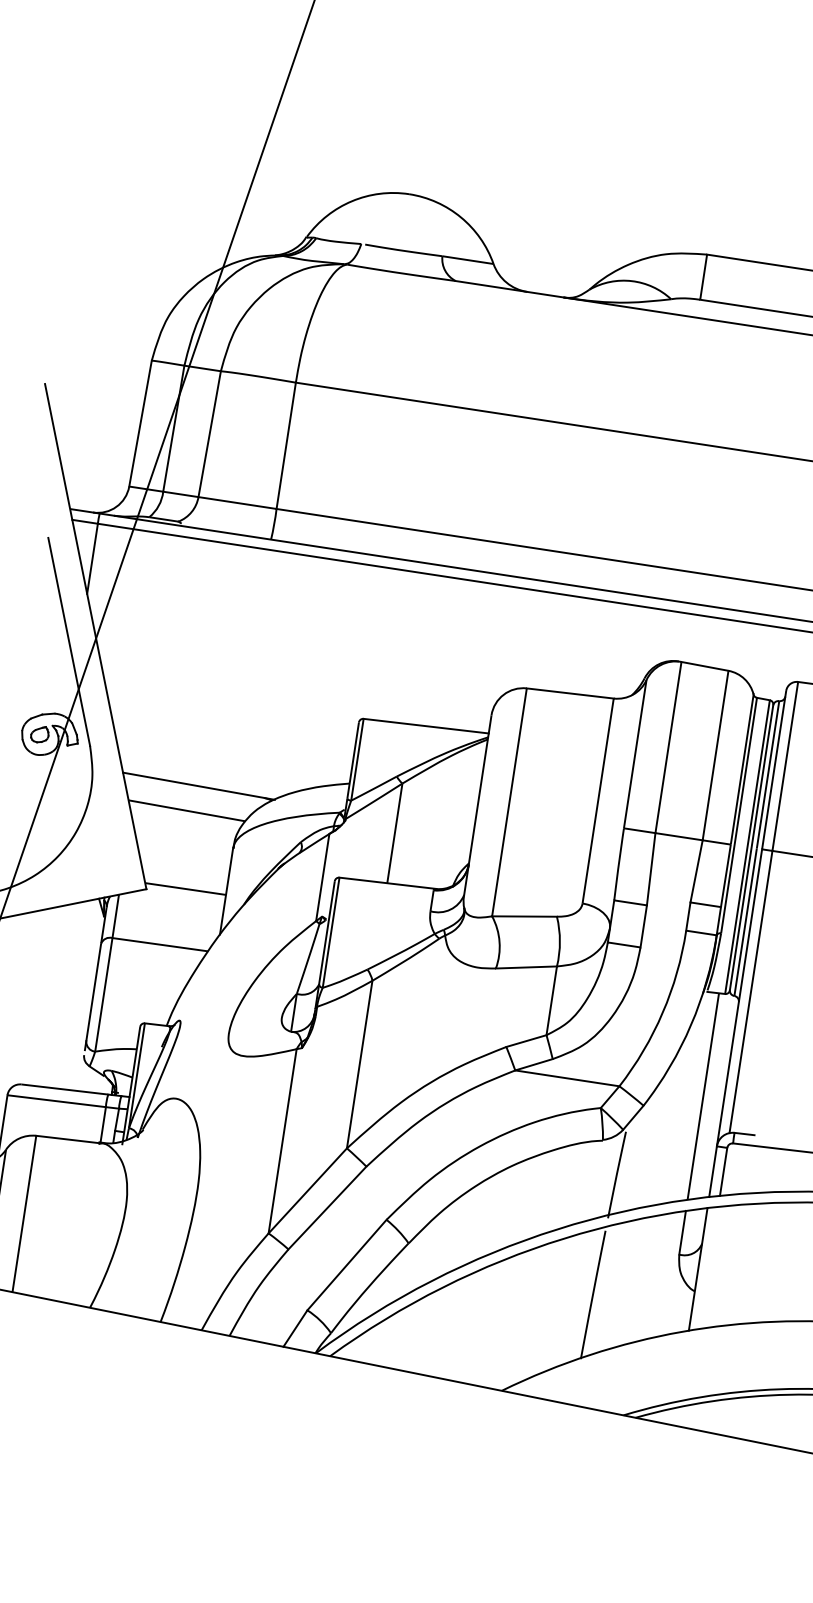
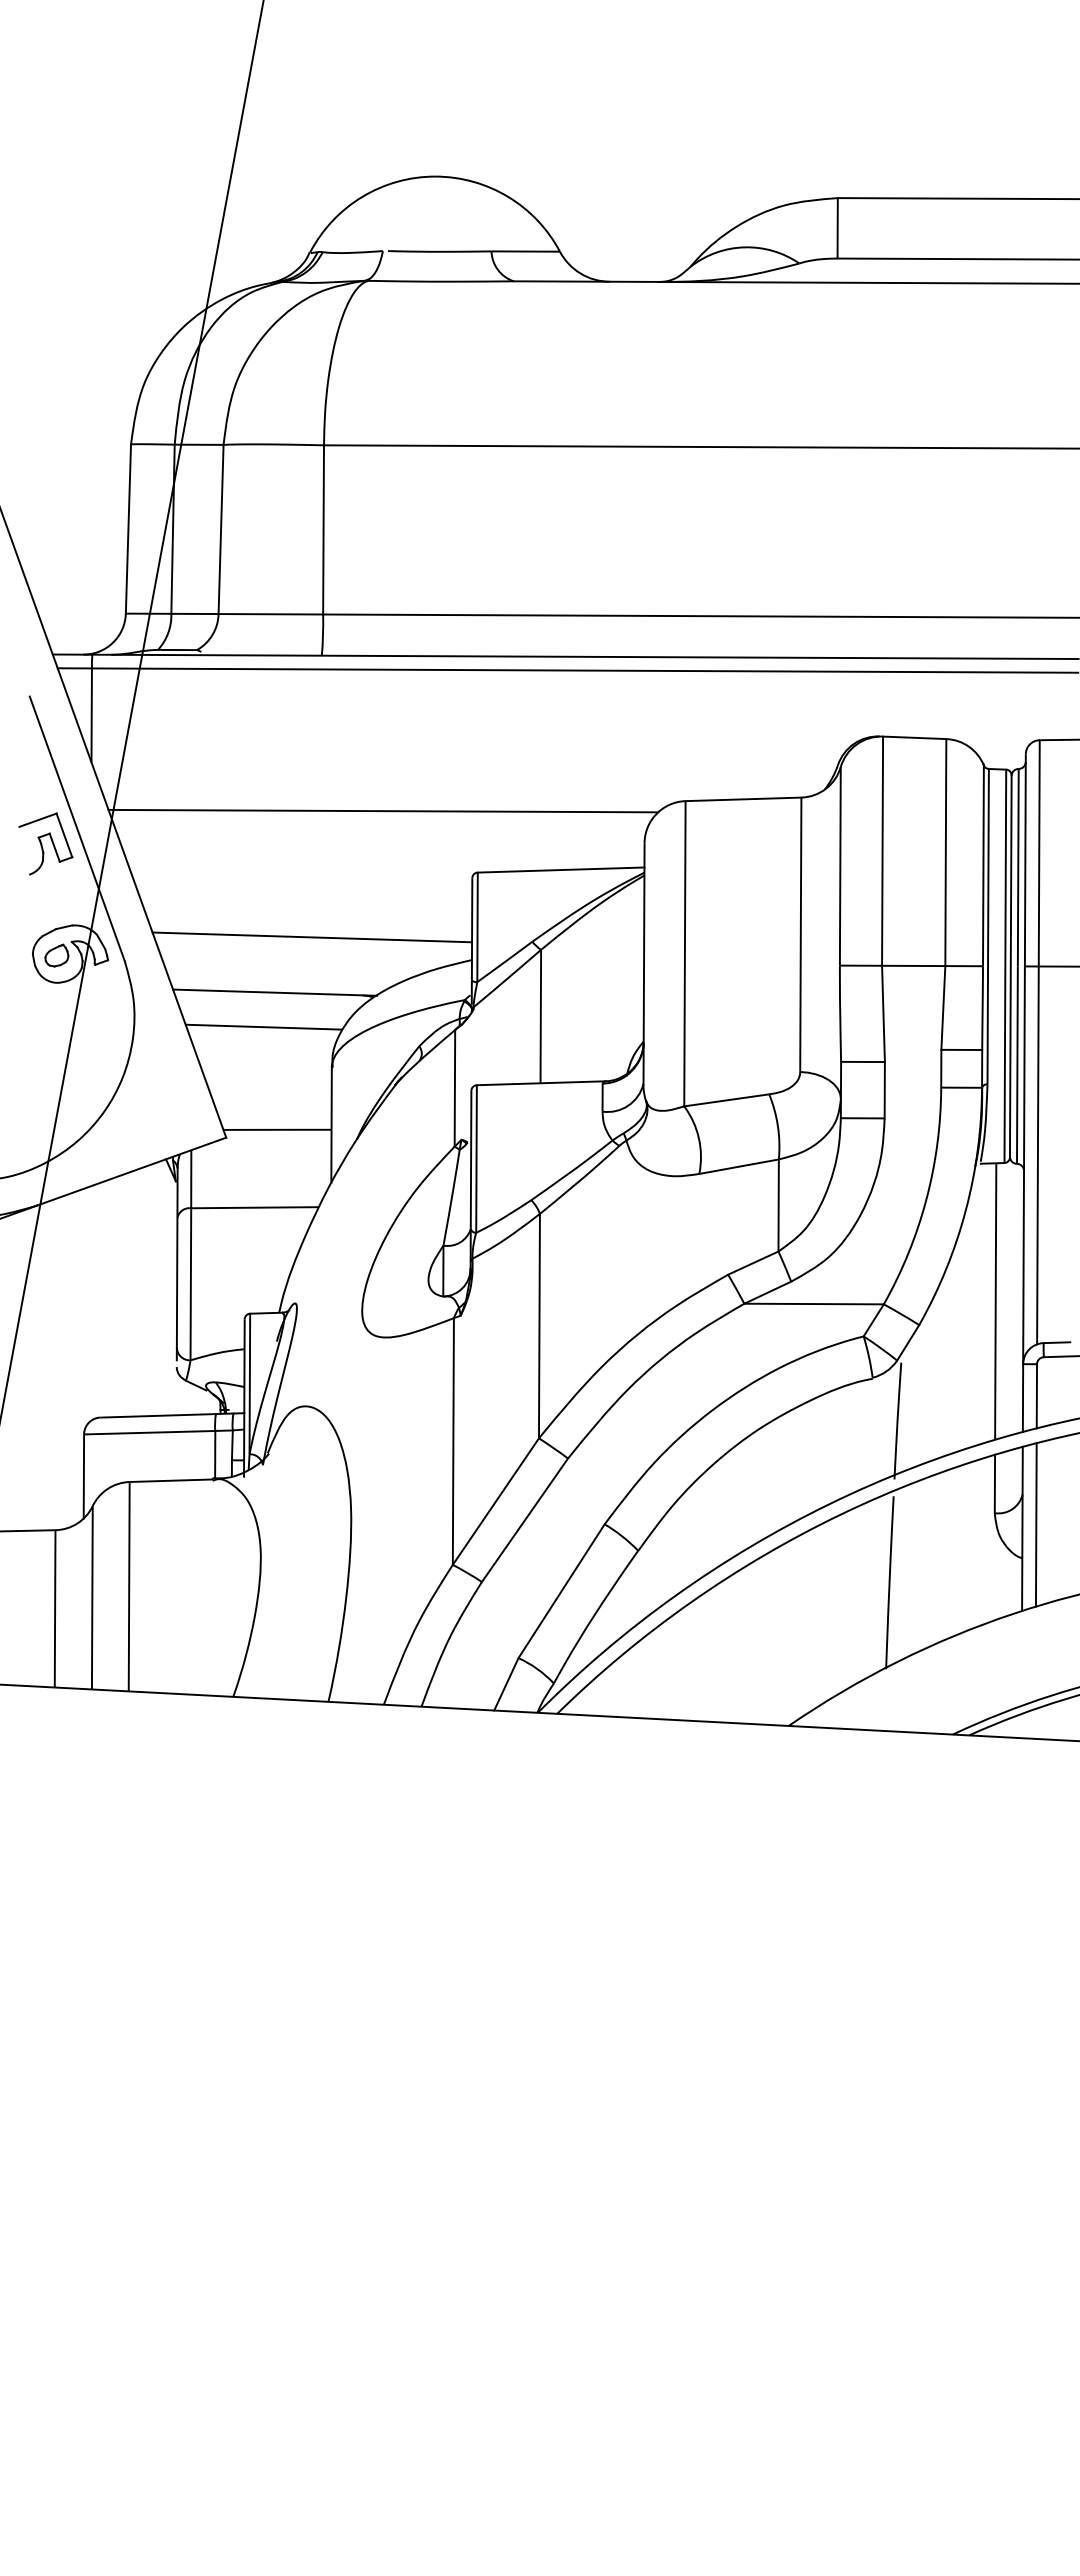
part: (43, 649) -> (45, 843), added
line: (300, 662) -> (383, 810), added
line: (232, 749) -> (312, 937), added
line: (708, 1267) -> (1035, 1524), added

